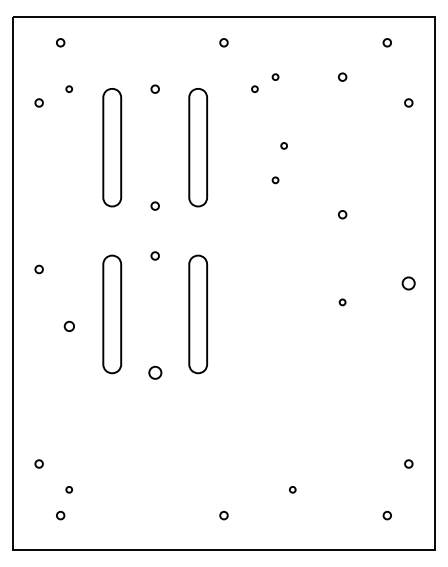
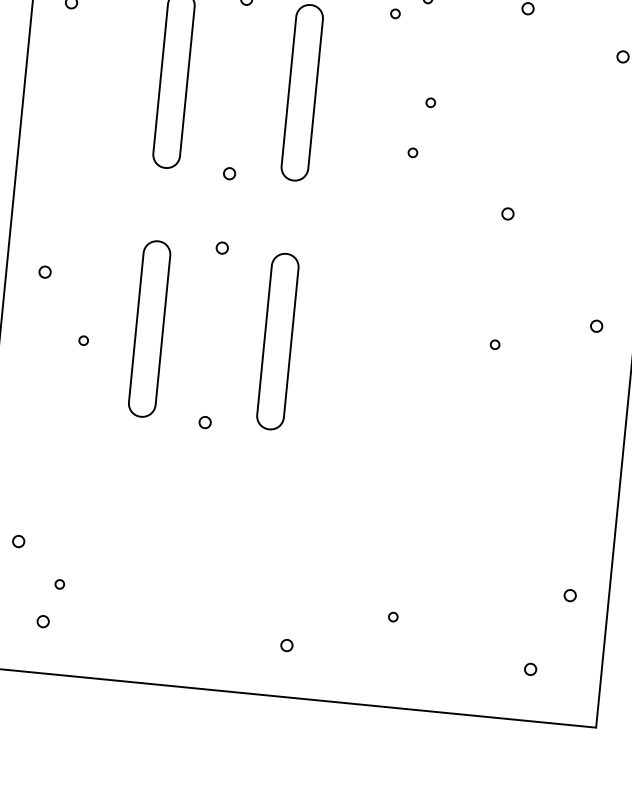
circle: (38, 269) -> (44, 272), moved
circle: (408, 283) -> (596, 326), size x0.62
circle: (68, 326) -> (82, 340), size x0.62
circle: (154, 372) -> (204, 421), size x0.62

